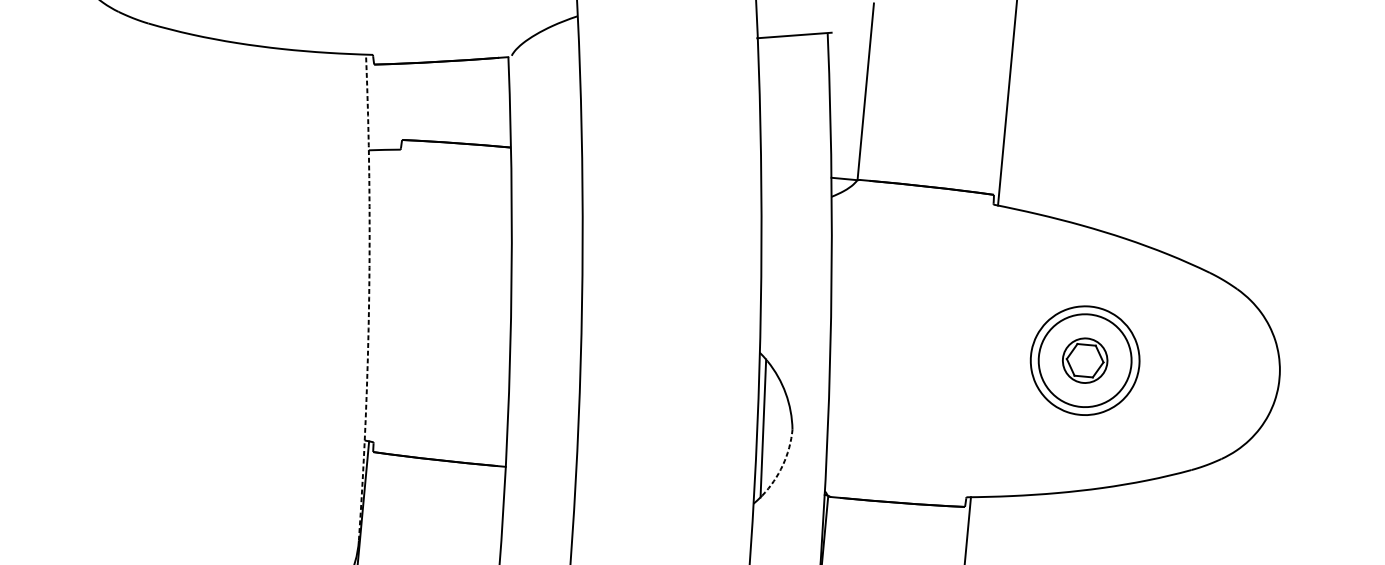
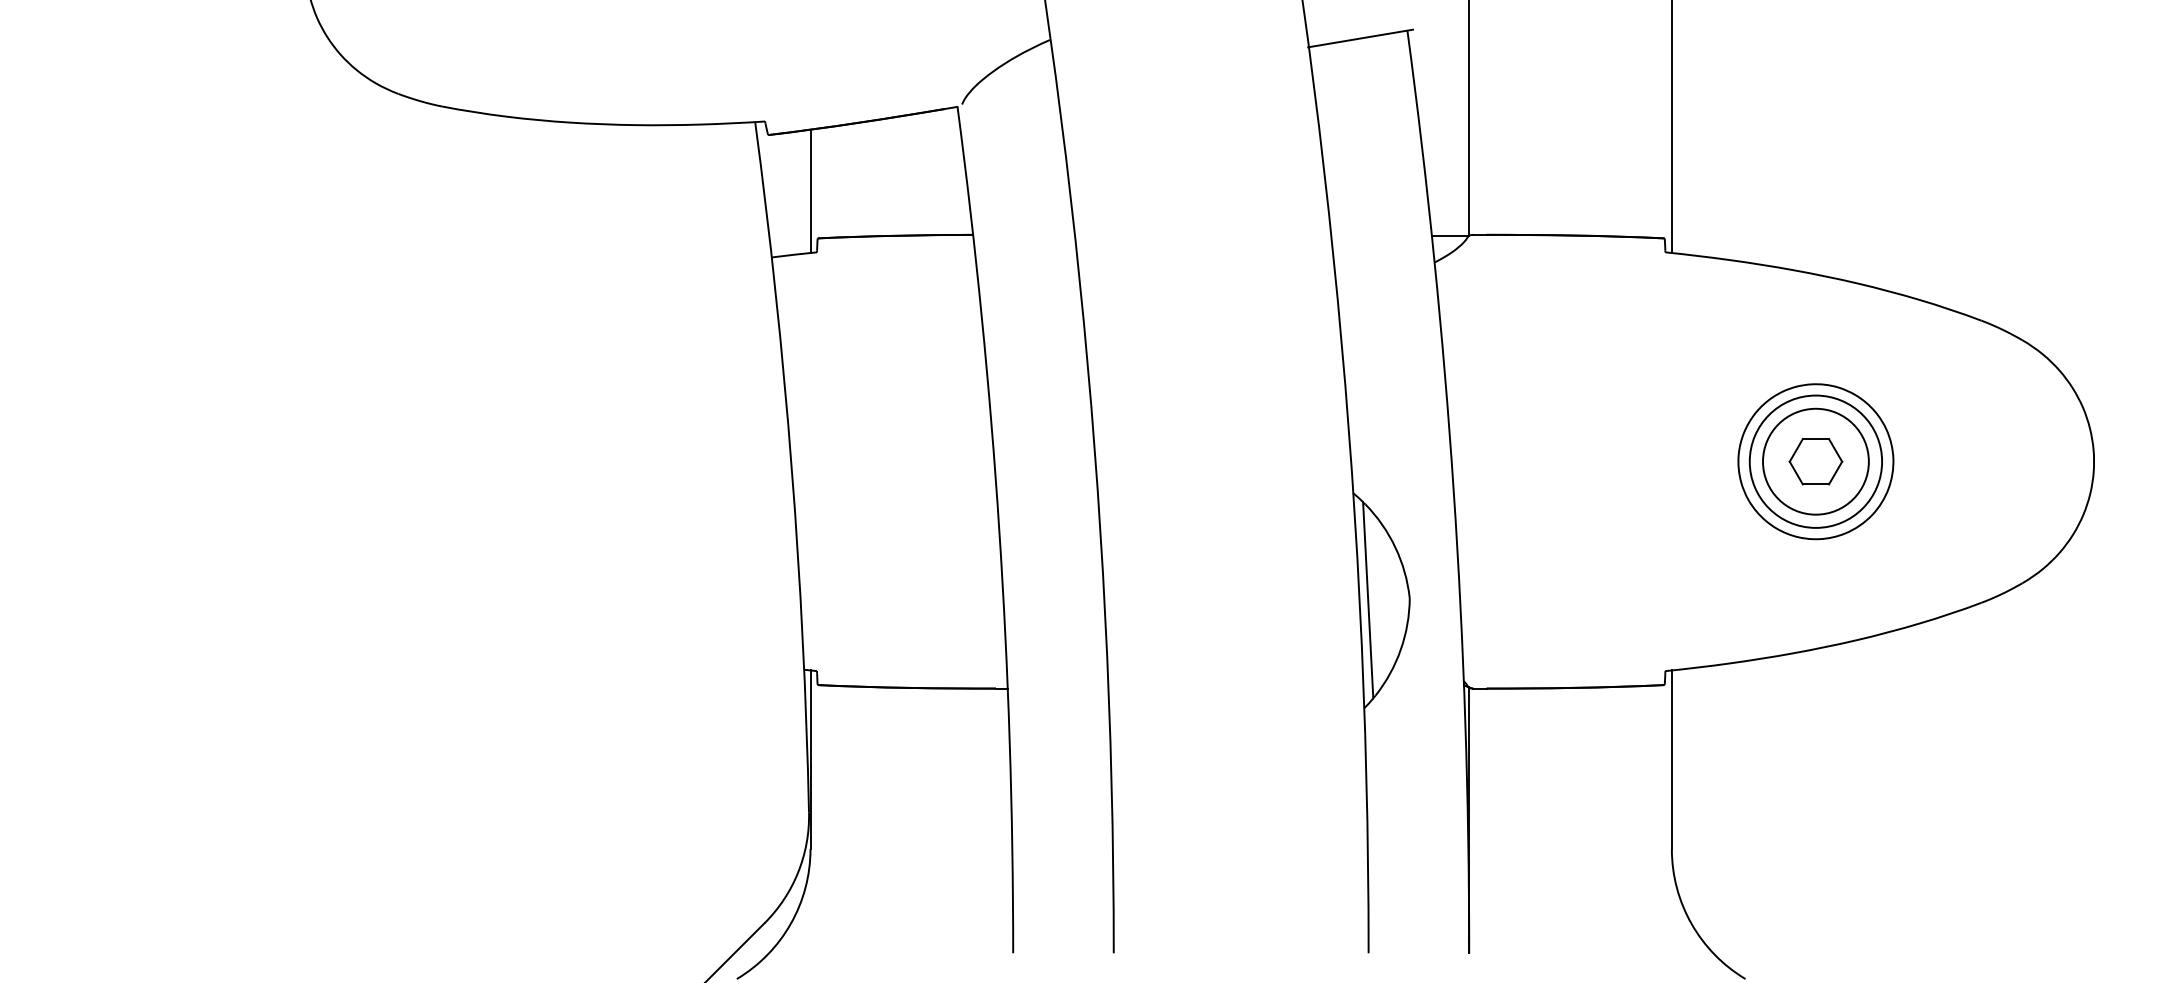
line: (400, 106) -> (810, 191), added
arc: (369, 297) -> (791, 466), dashed -> solid
circle: (1084, 360) -> (1815, 461), size x1.67
arc: (782, 464) -> (1400, 649), dashed -> solid

